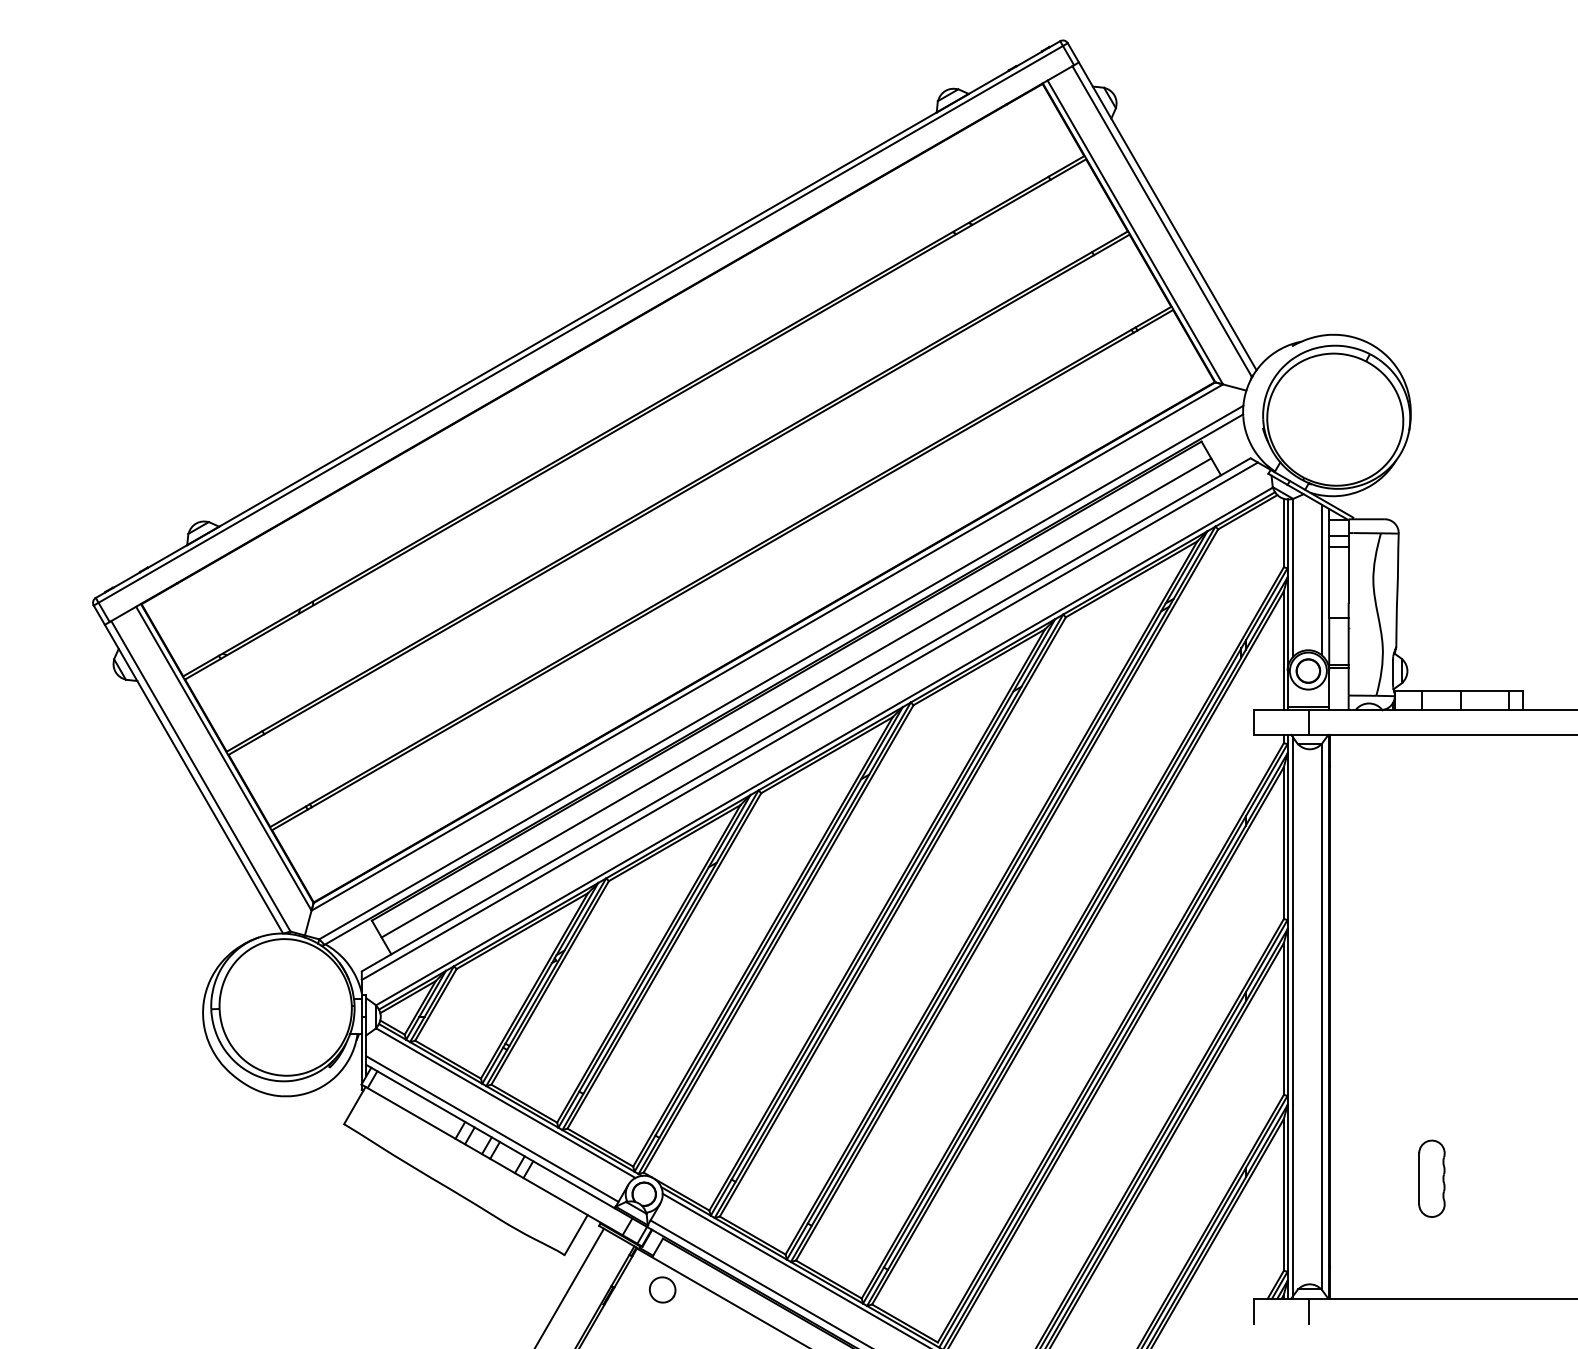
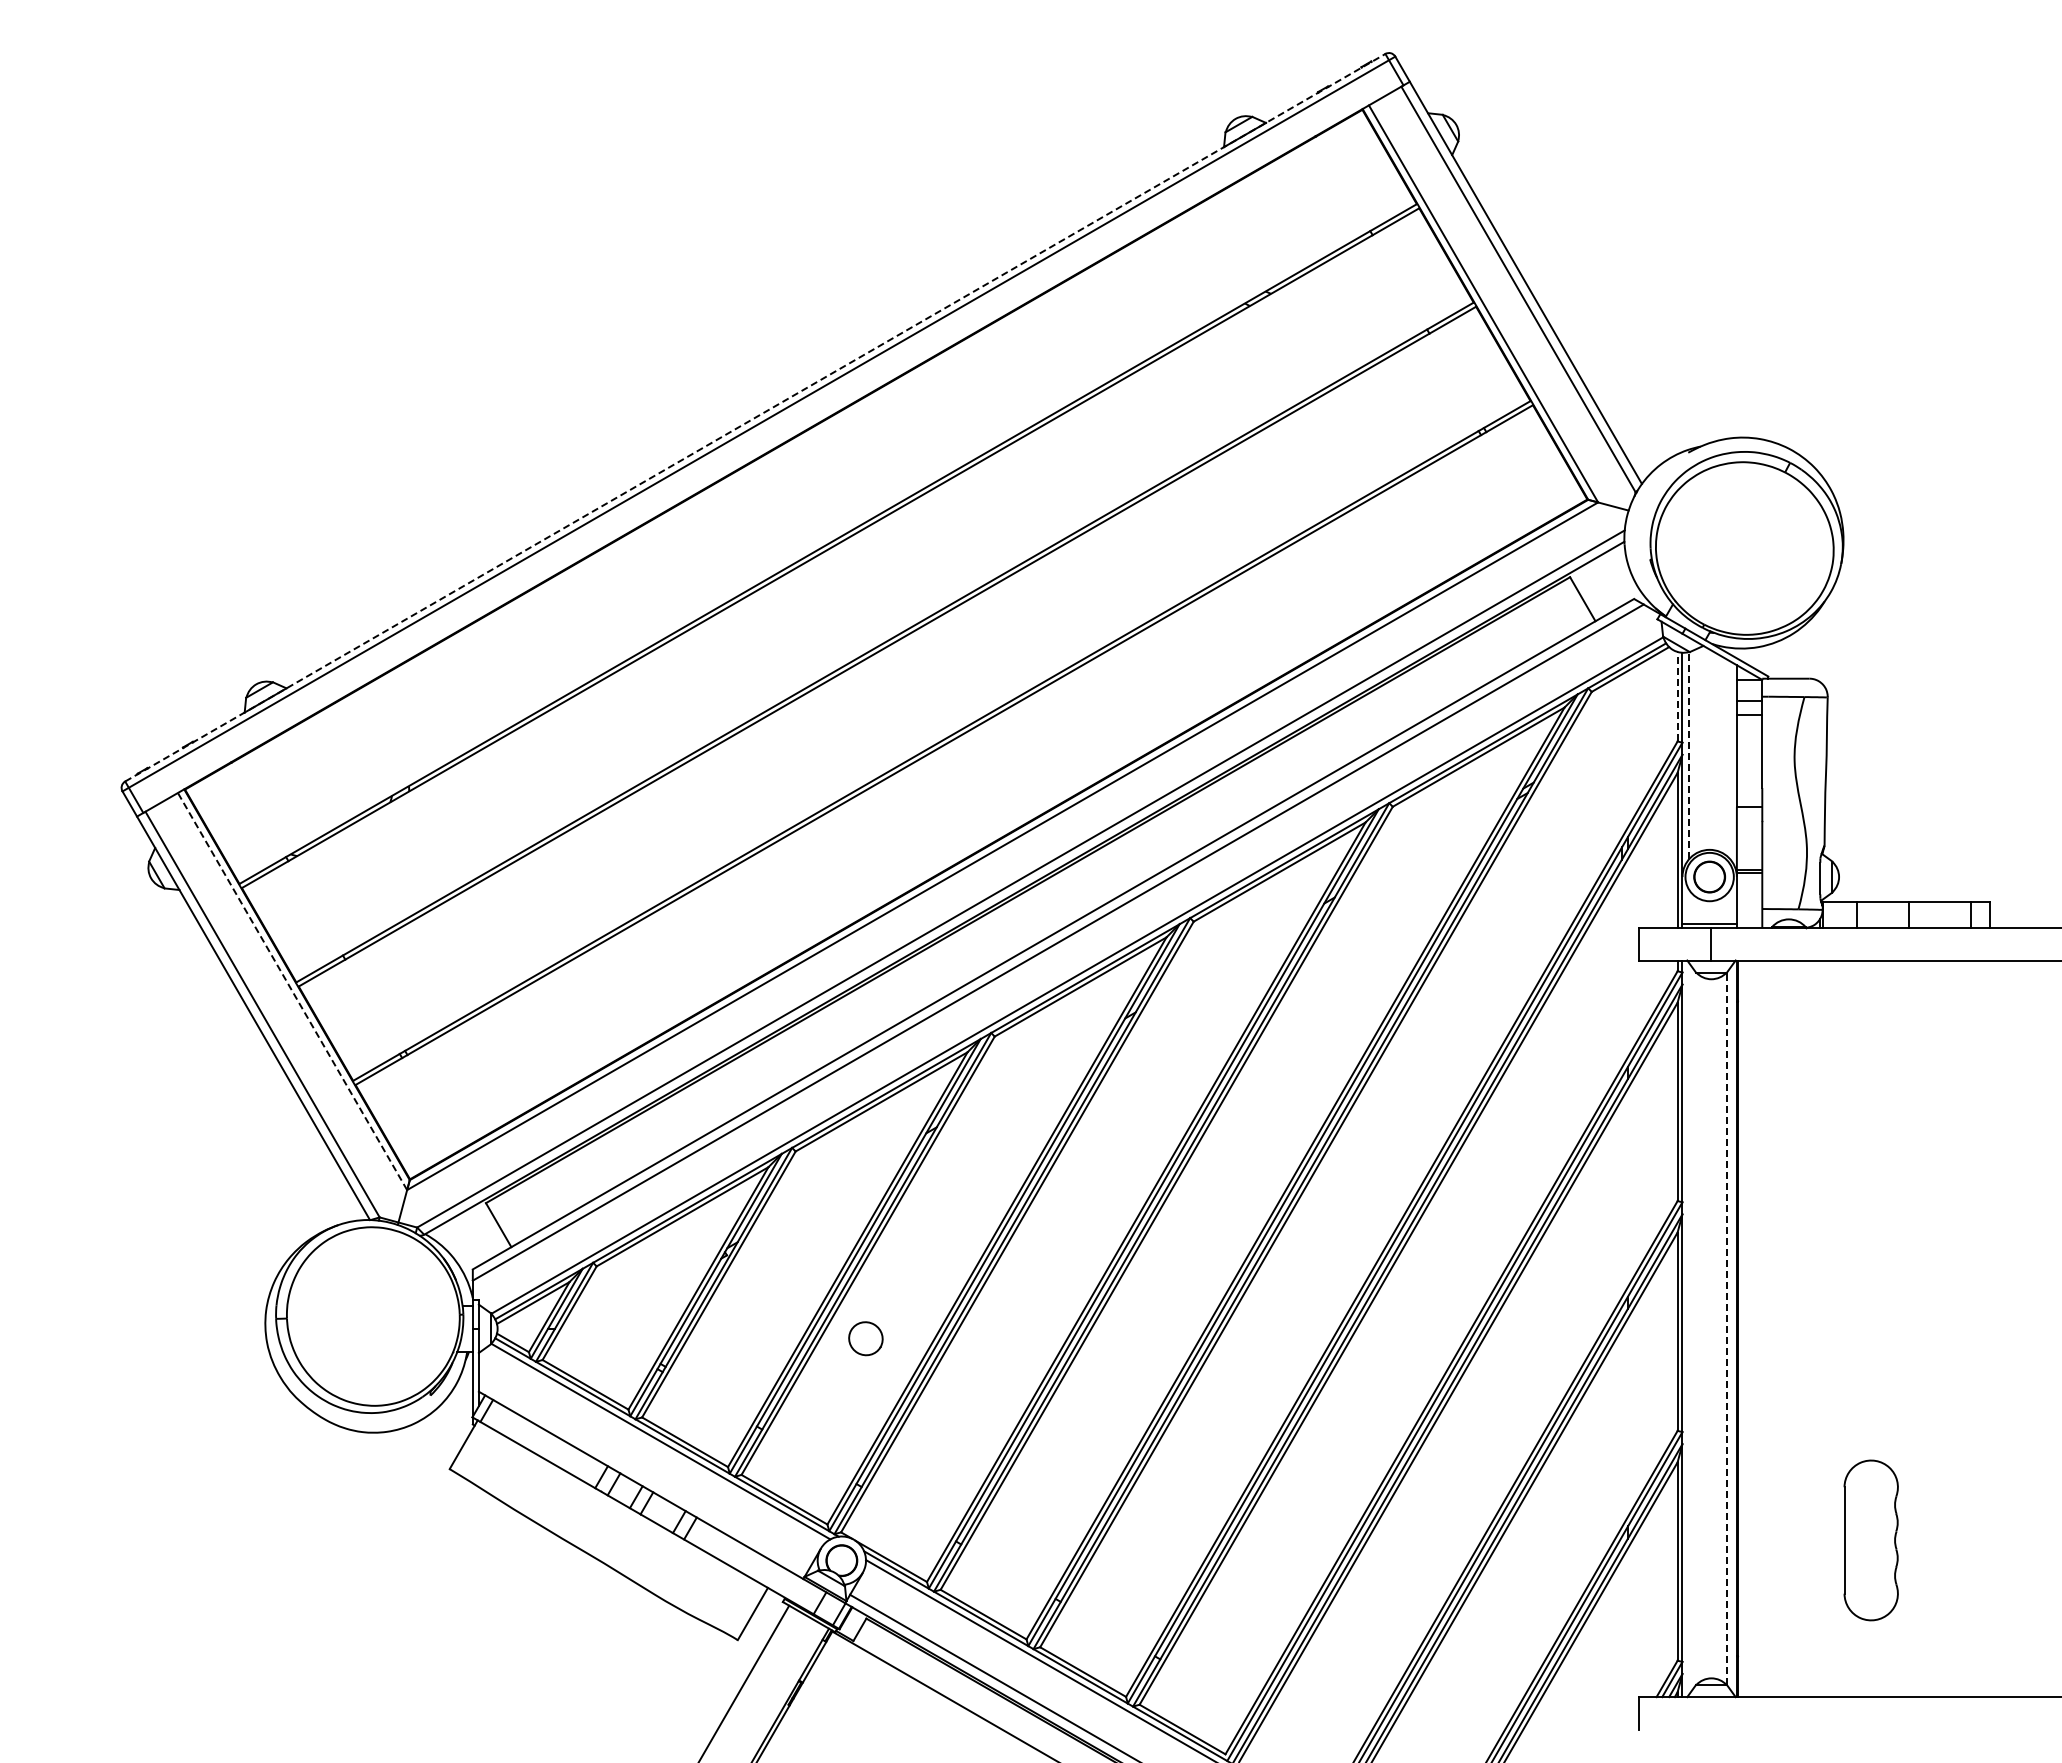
line: (578, 319) -> (755, 417), solid -> dashed
line: (1283, 532) -> (1677, 696), solid -> dashed
line: (1292, 578) -> (1689, 755), solid -> dashed
line: (1322, 579) -> (1727, 757), removed
line: (796, 698) -> (1040, 912), removed
line: (223, 758) -> (292, 991), solid -> dashed
line: (1292, 1016) -> (1689, 1328), removed
line: (1322, 1016) -> (1727, 1328), solid -> dashed
line: (492, 1129) -> (643, 1475), removed
part: (1431, 1178) -> (1870, 1540), size x1.6
part: (662, 1289) -> (865, 1338), moved
line: (1309, 1311) -> (1710, 1713), removed

